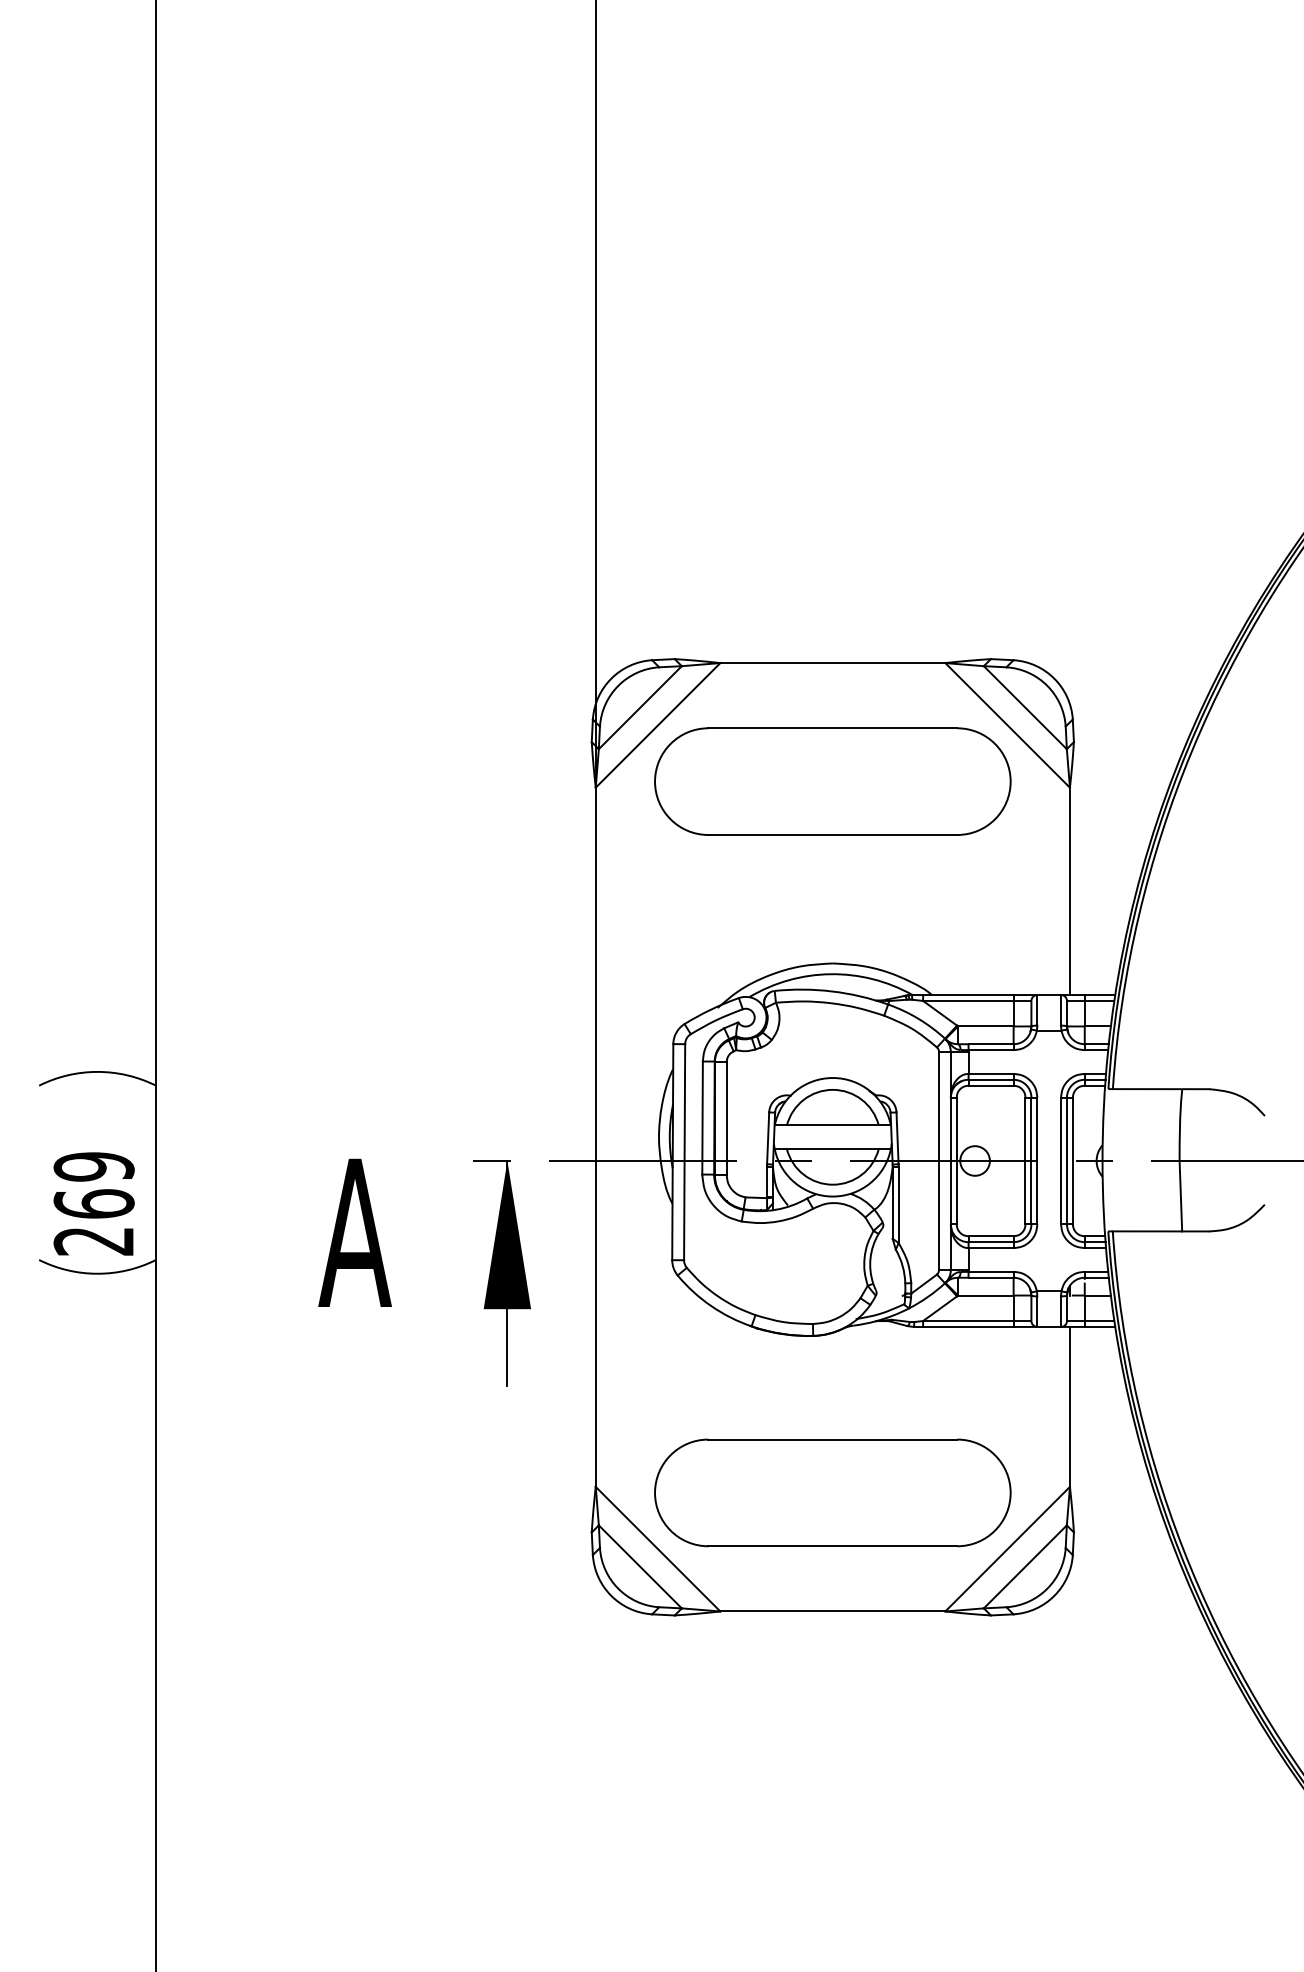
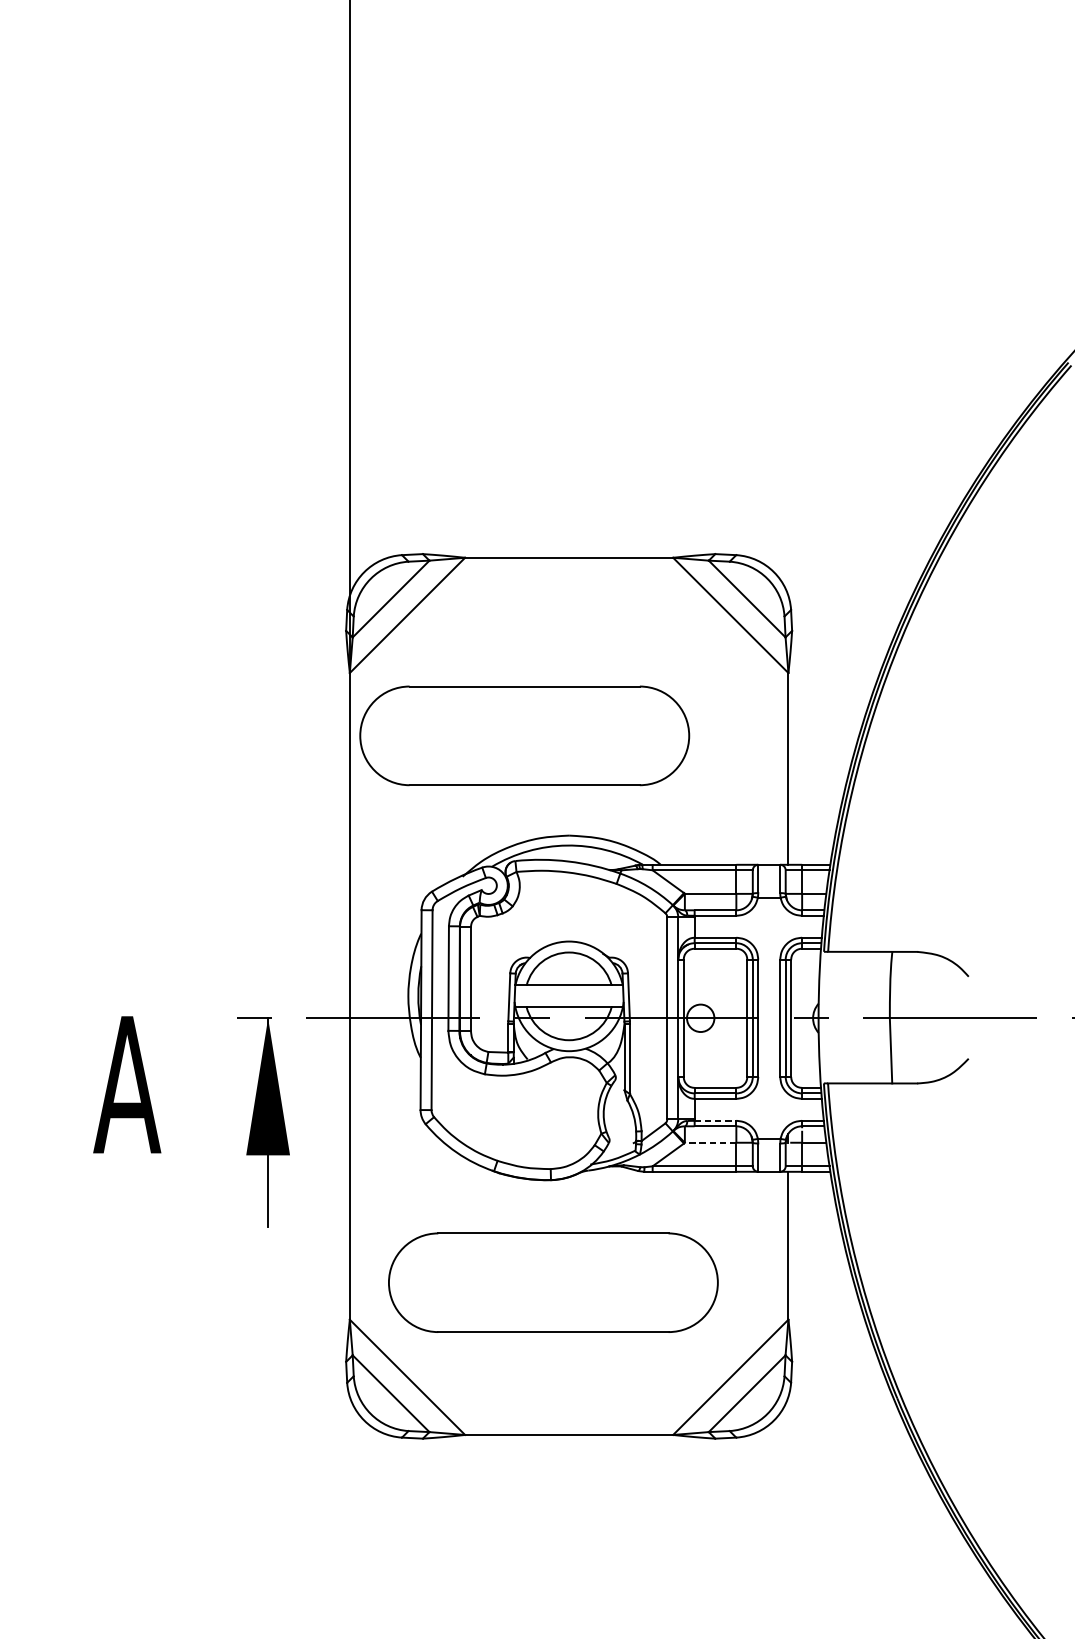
part: (832, 781) -> (524, 735), moved
line: (991, 1271) -> (715, 1120), solid -> dashed
line: (985, 1295) -> (710, 1142), solid -> dashed
part: (832, 1492) -> (553, 1282), moved

